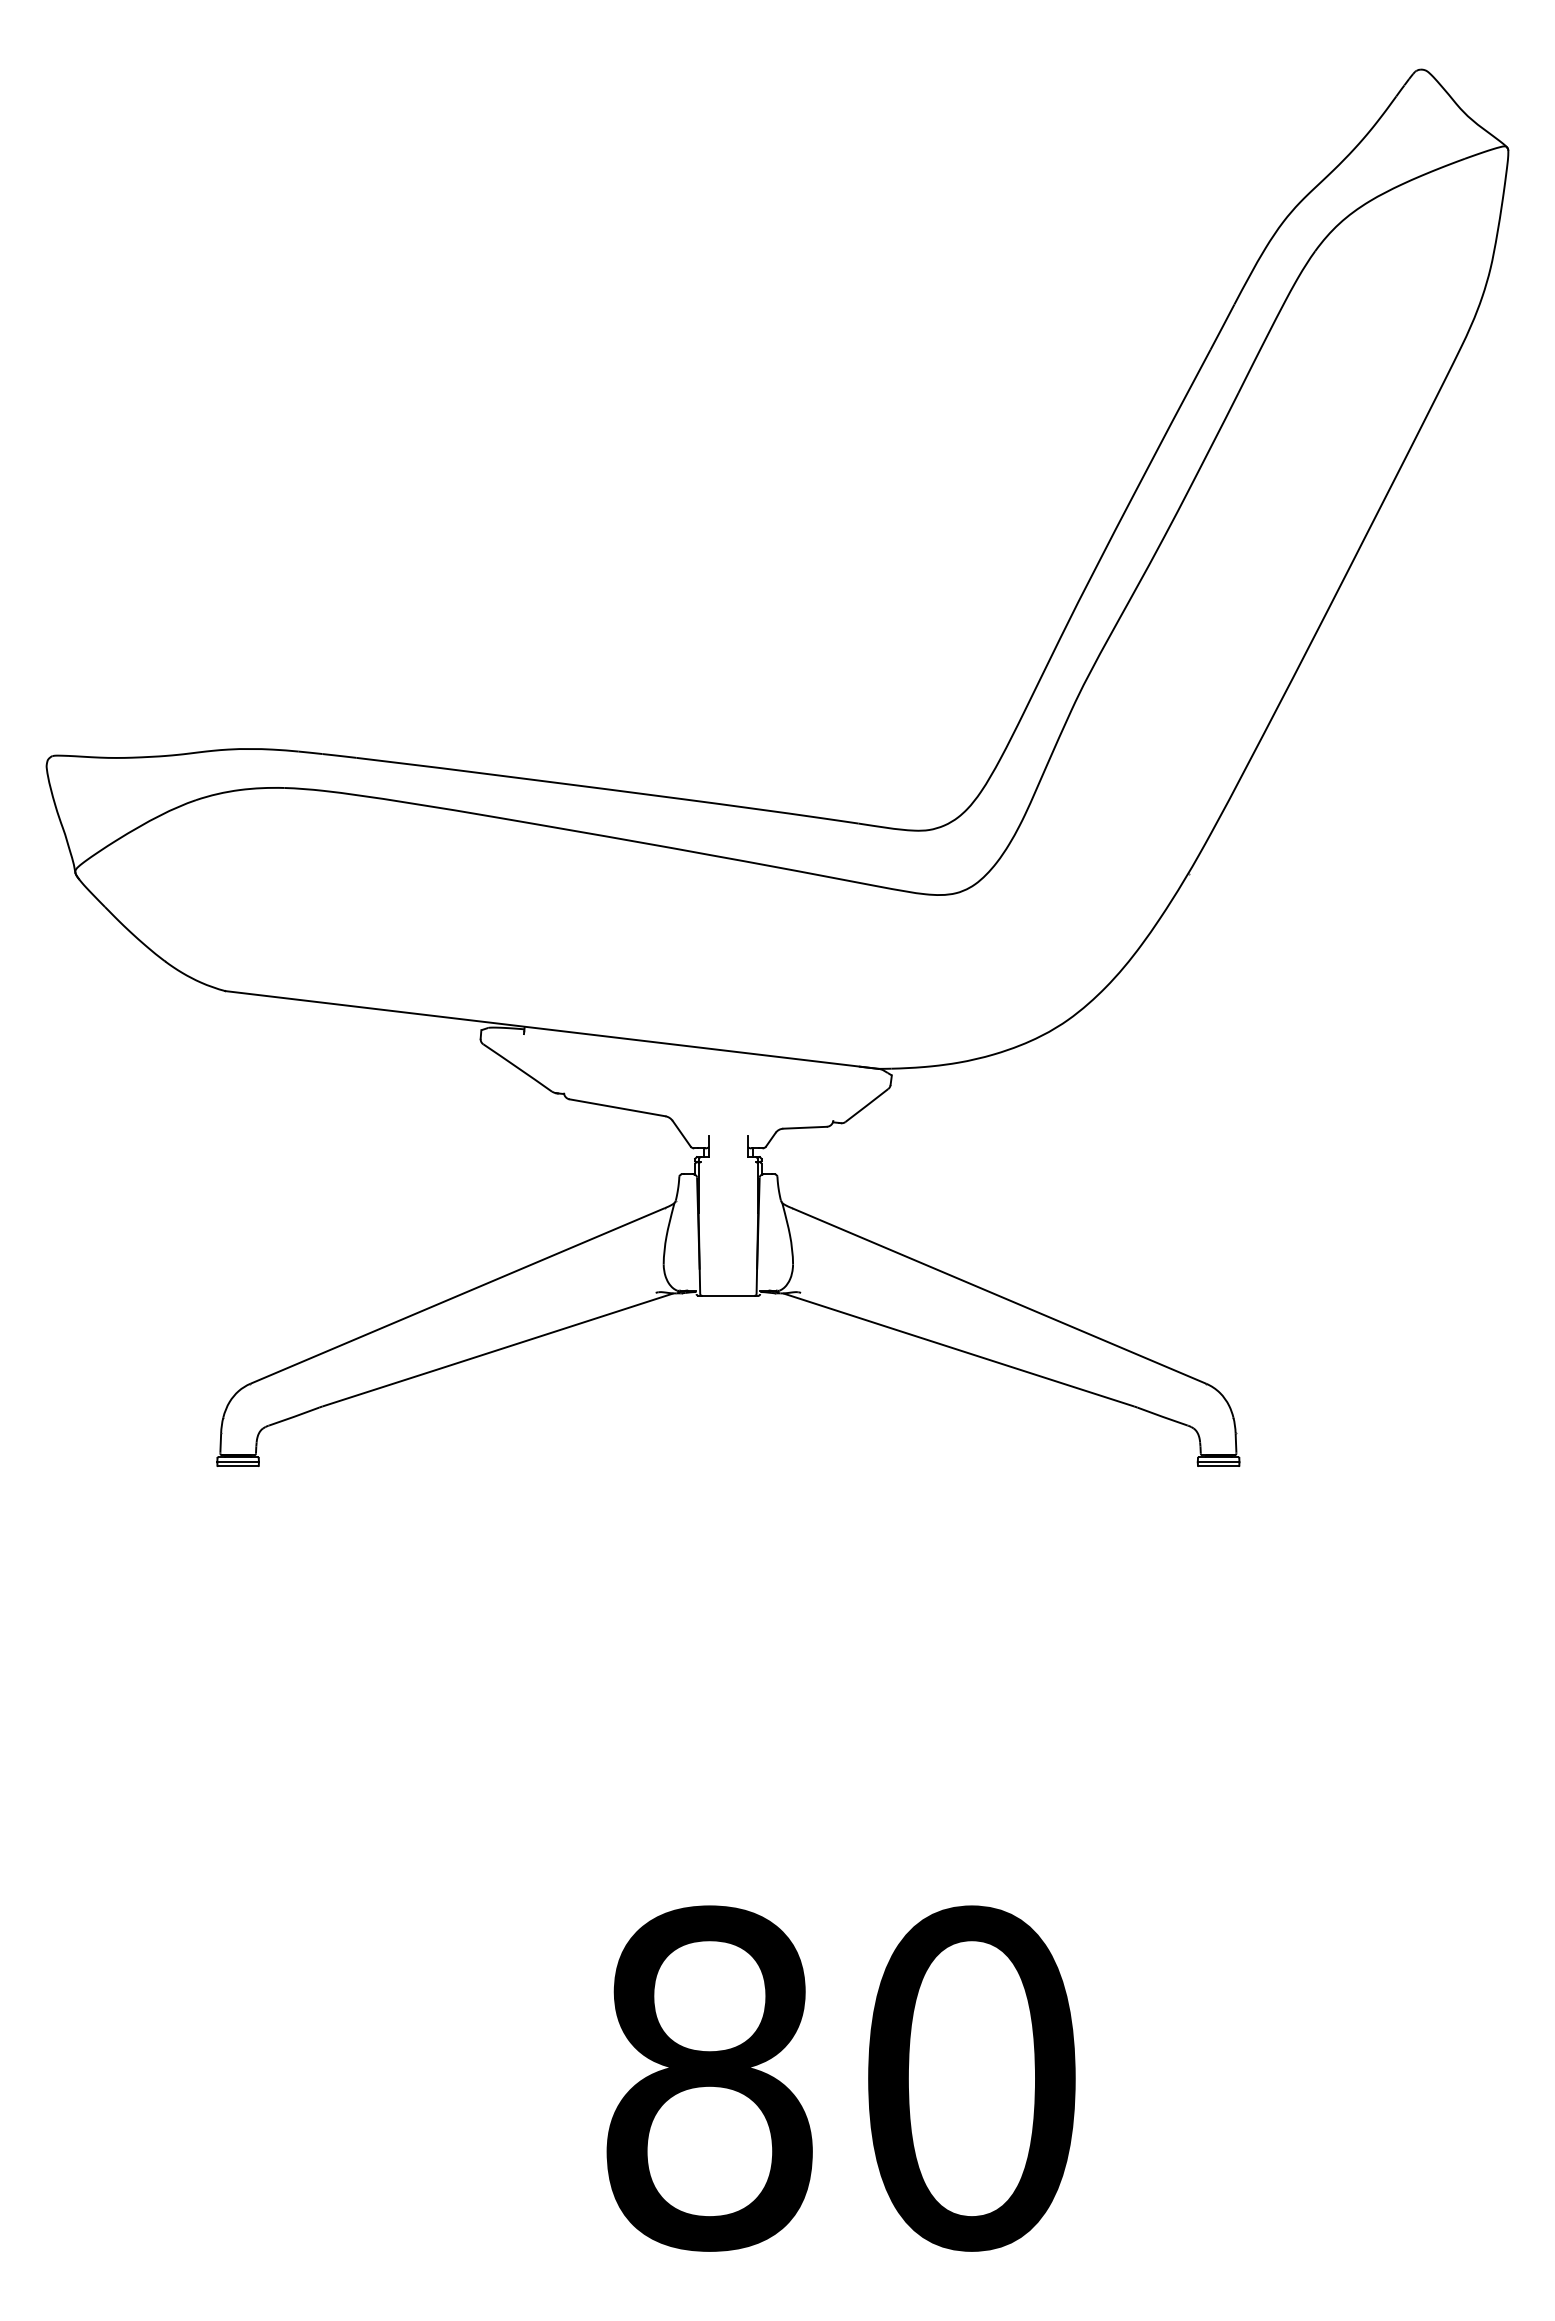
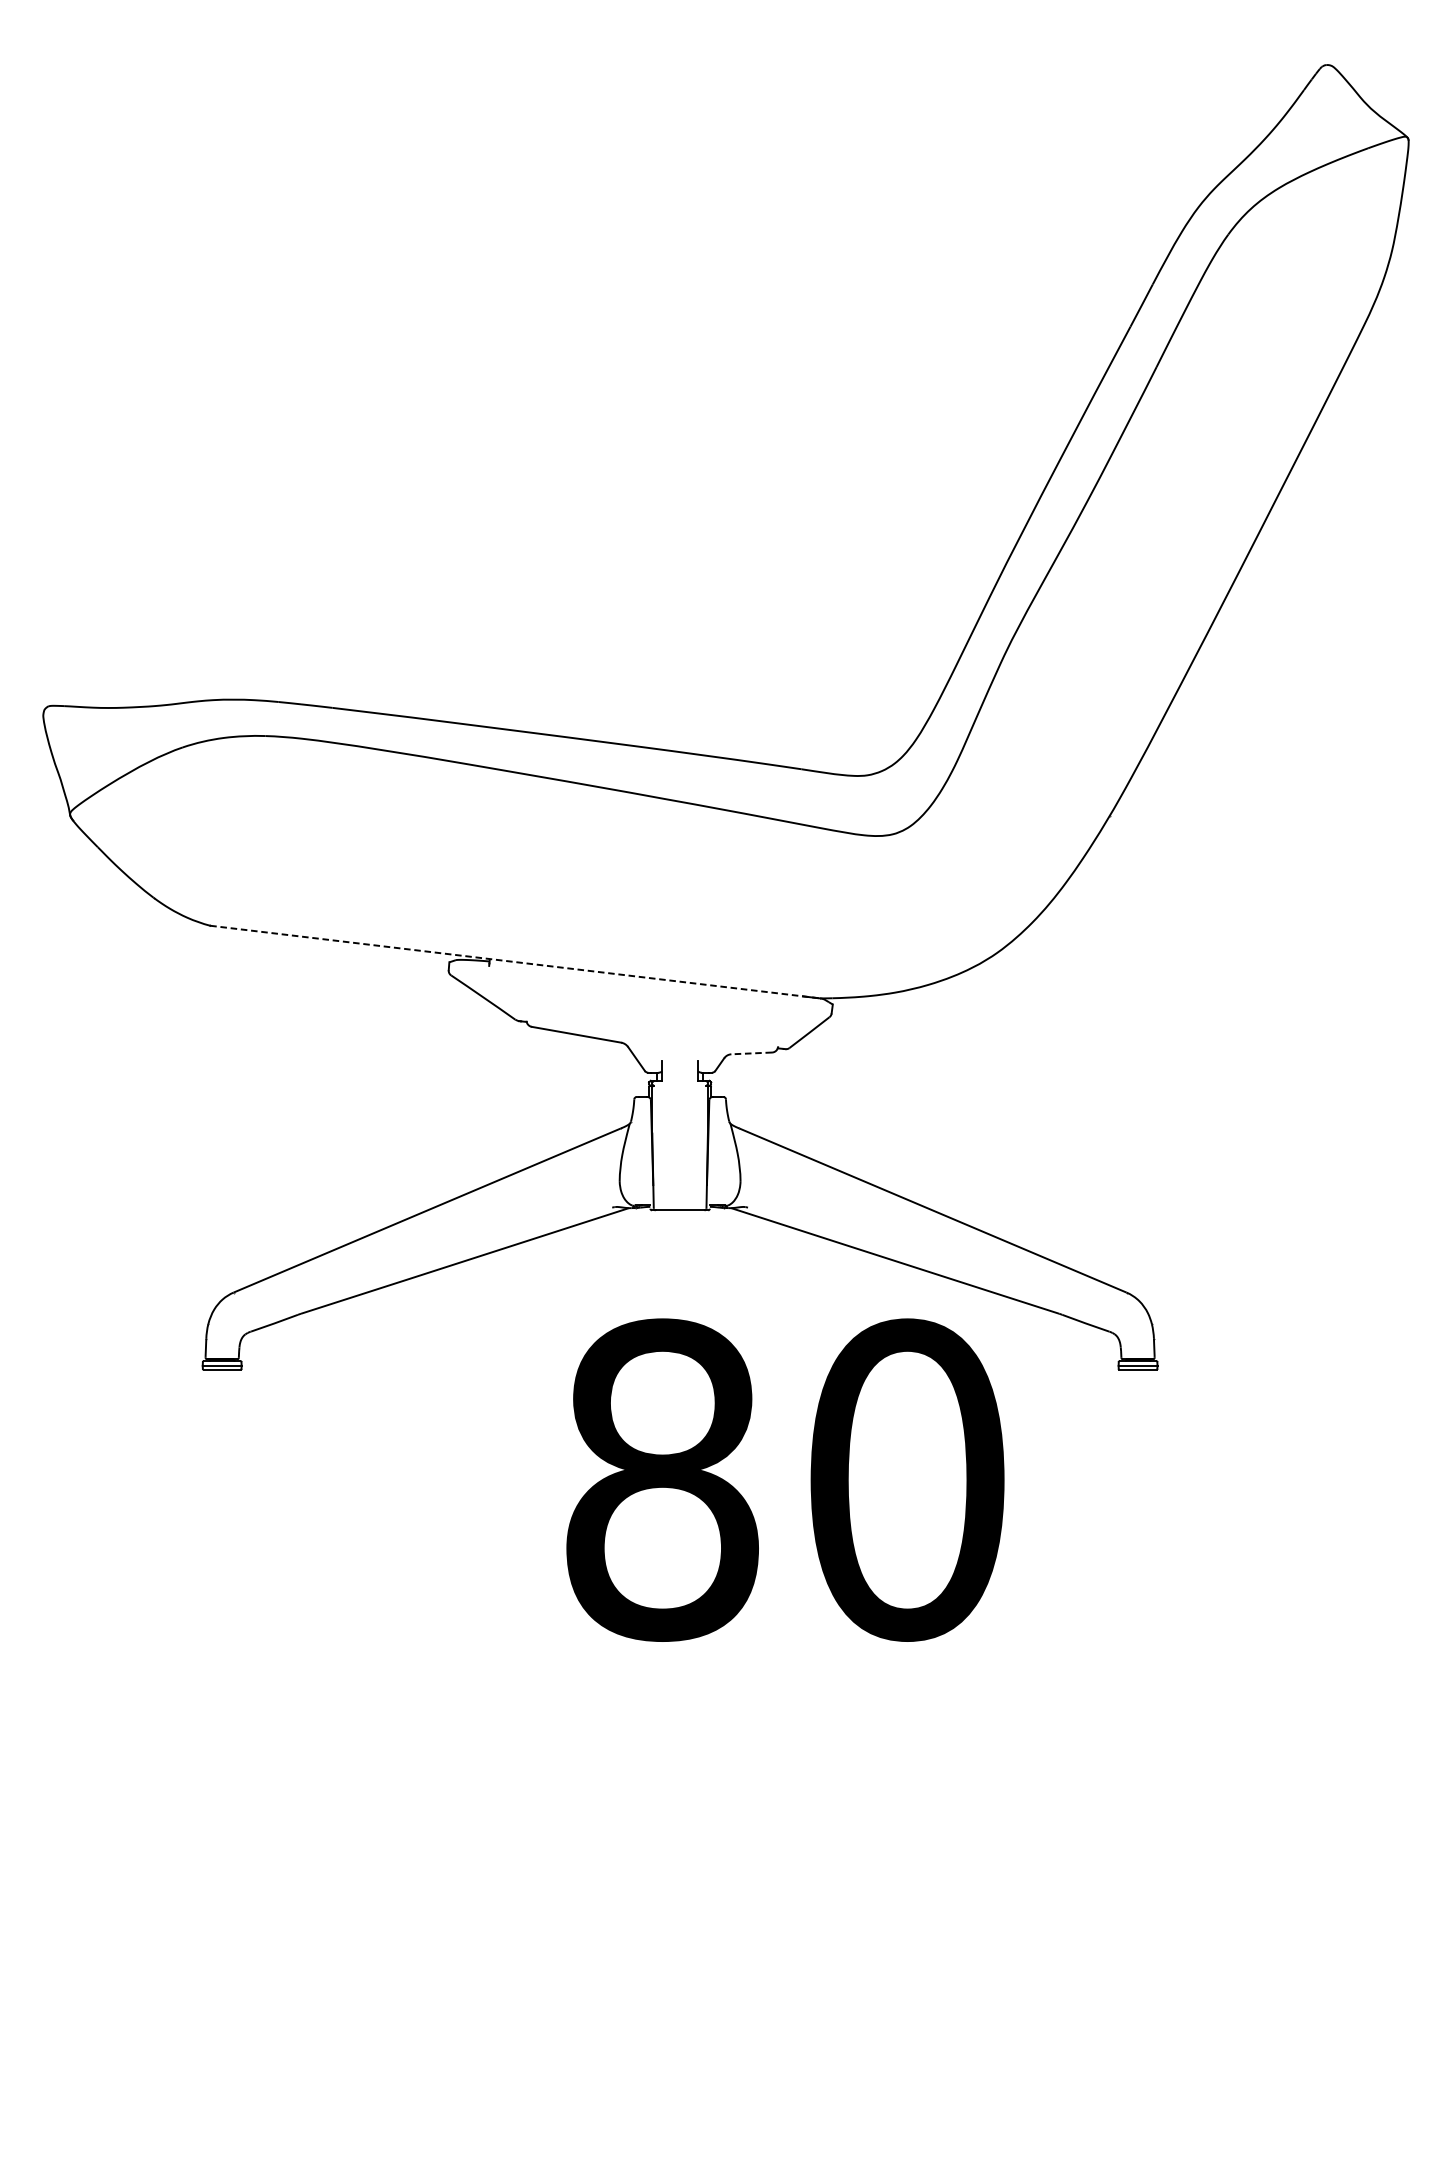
line: (551, 1029) -> (514, 961), solid -> dashed
line: (805, 1127) -> (752, 1053), solid -> dashed
text: (840, 2078) -> (784, 1480), moved

